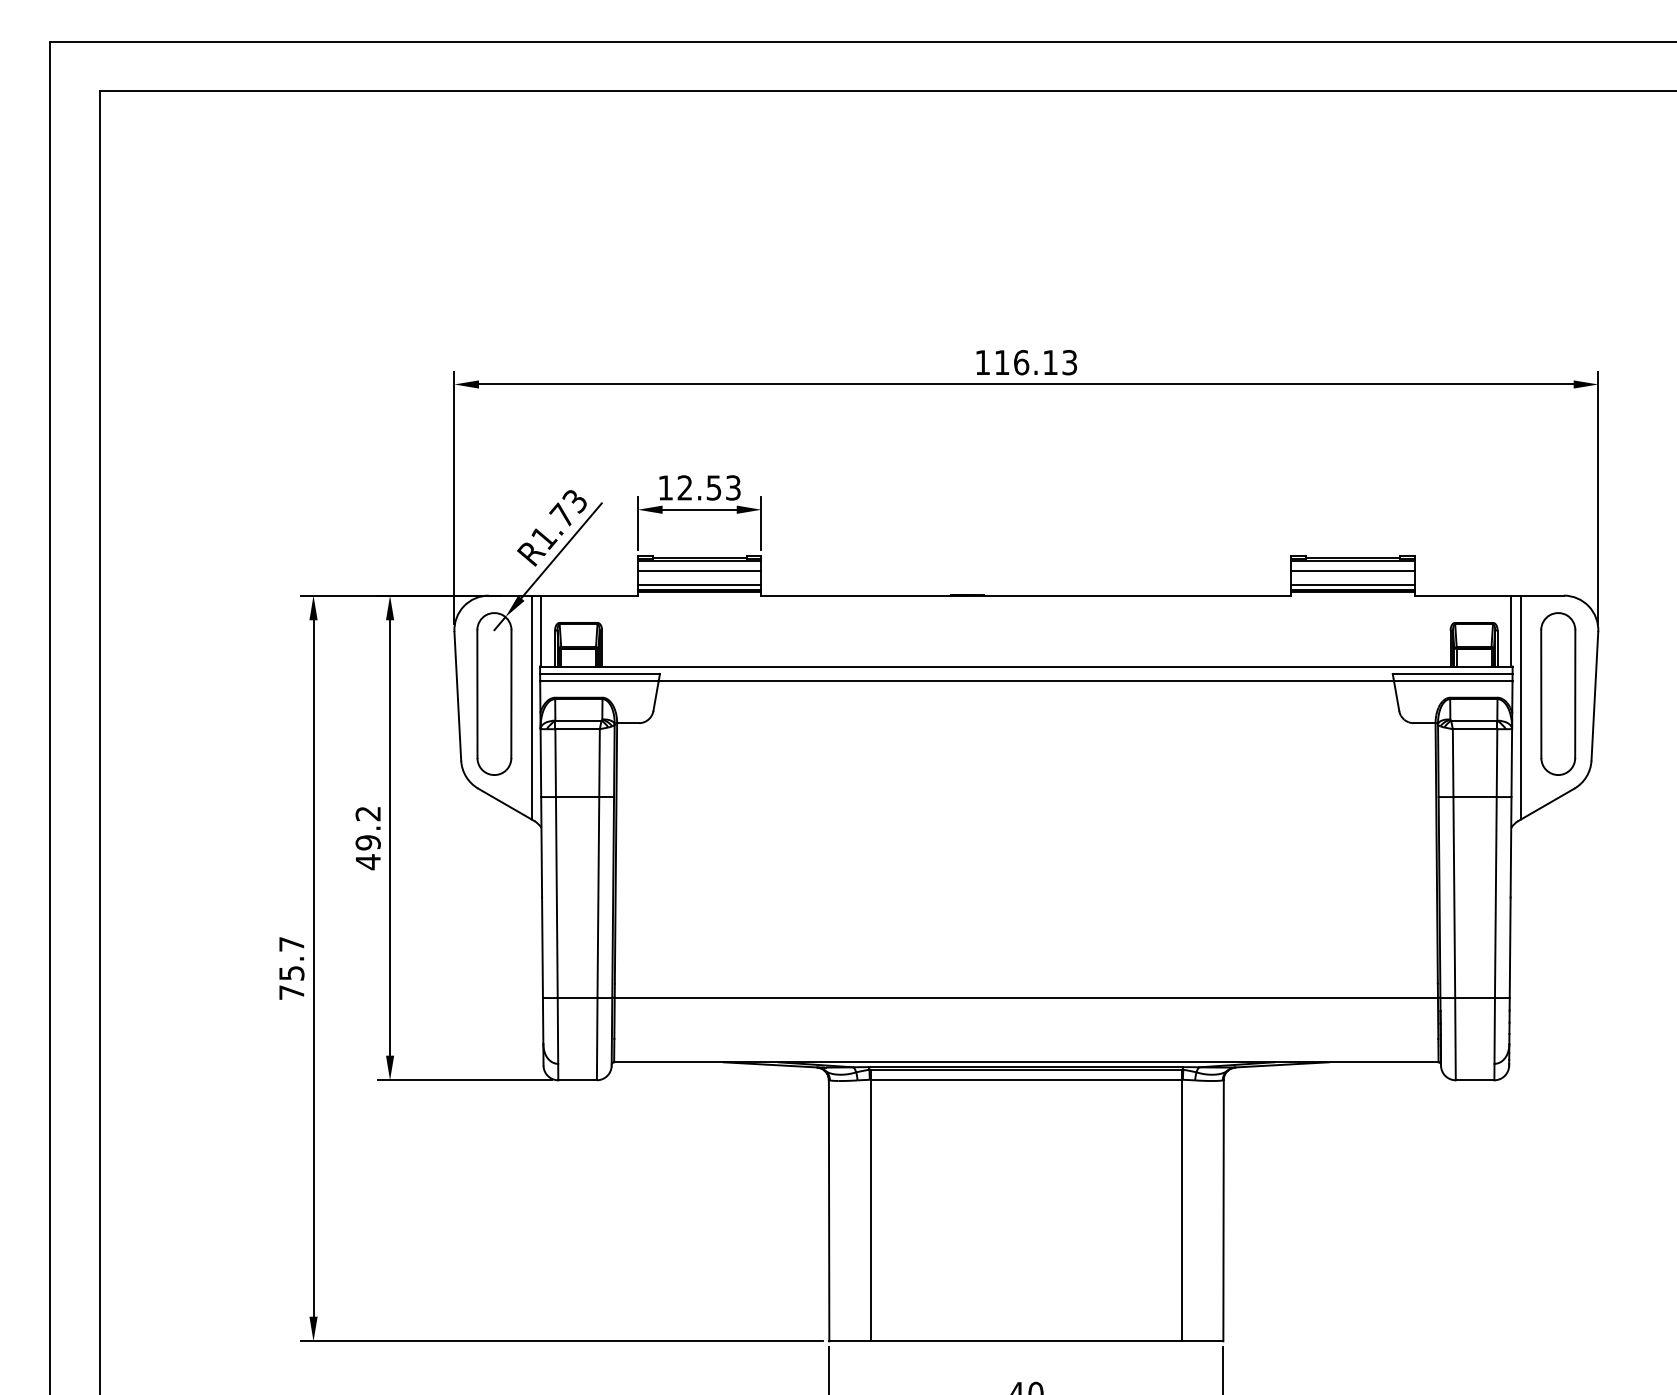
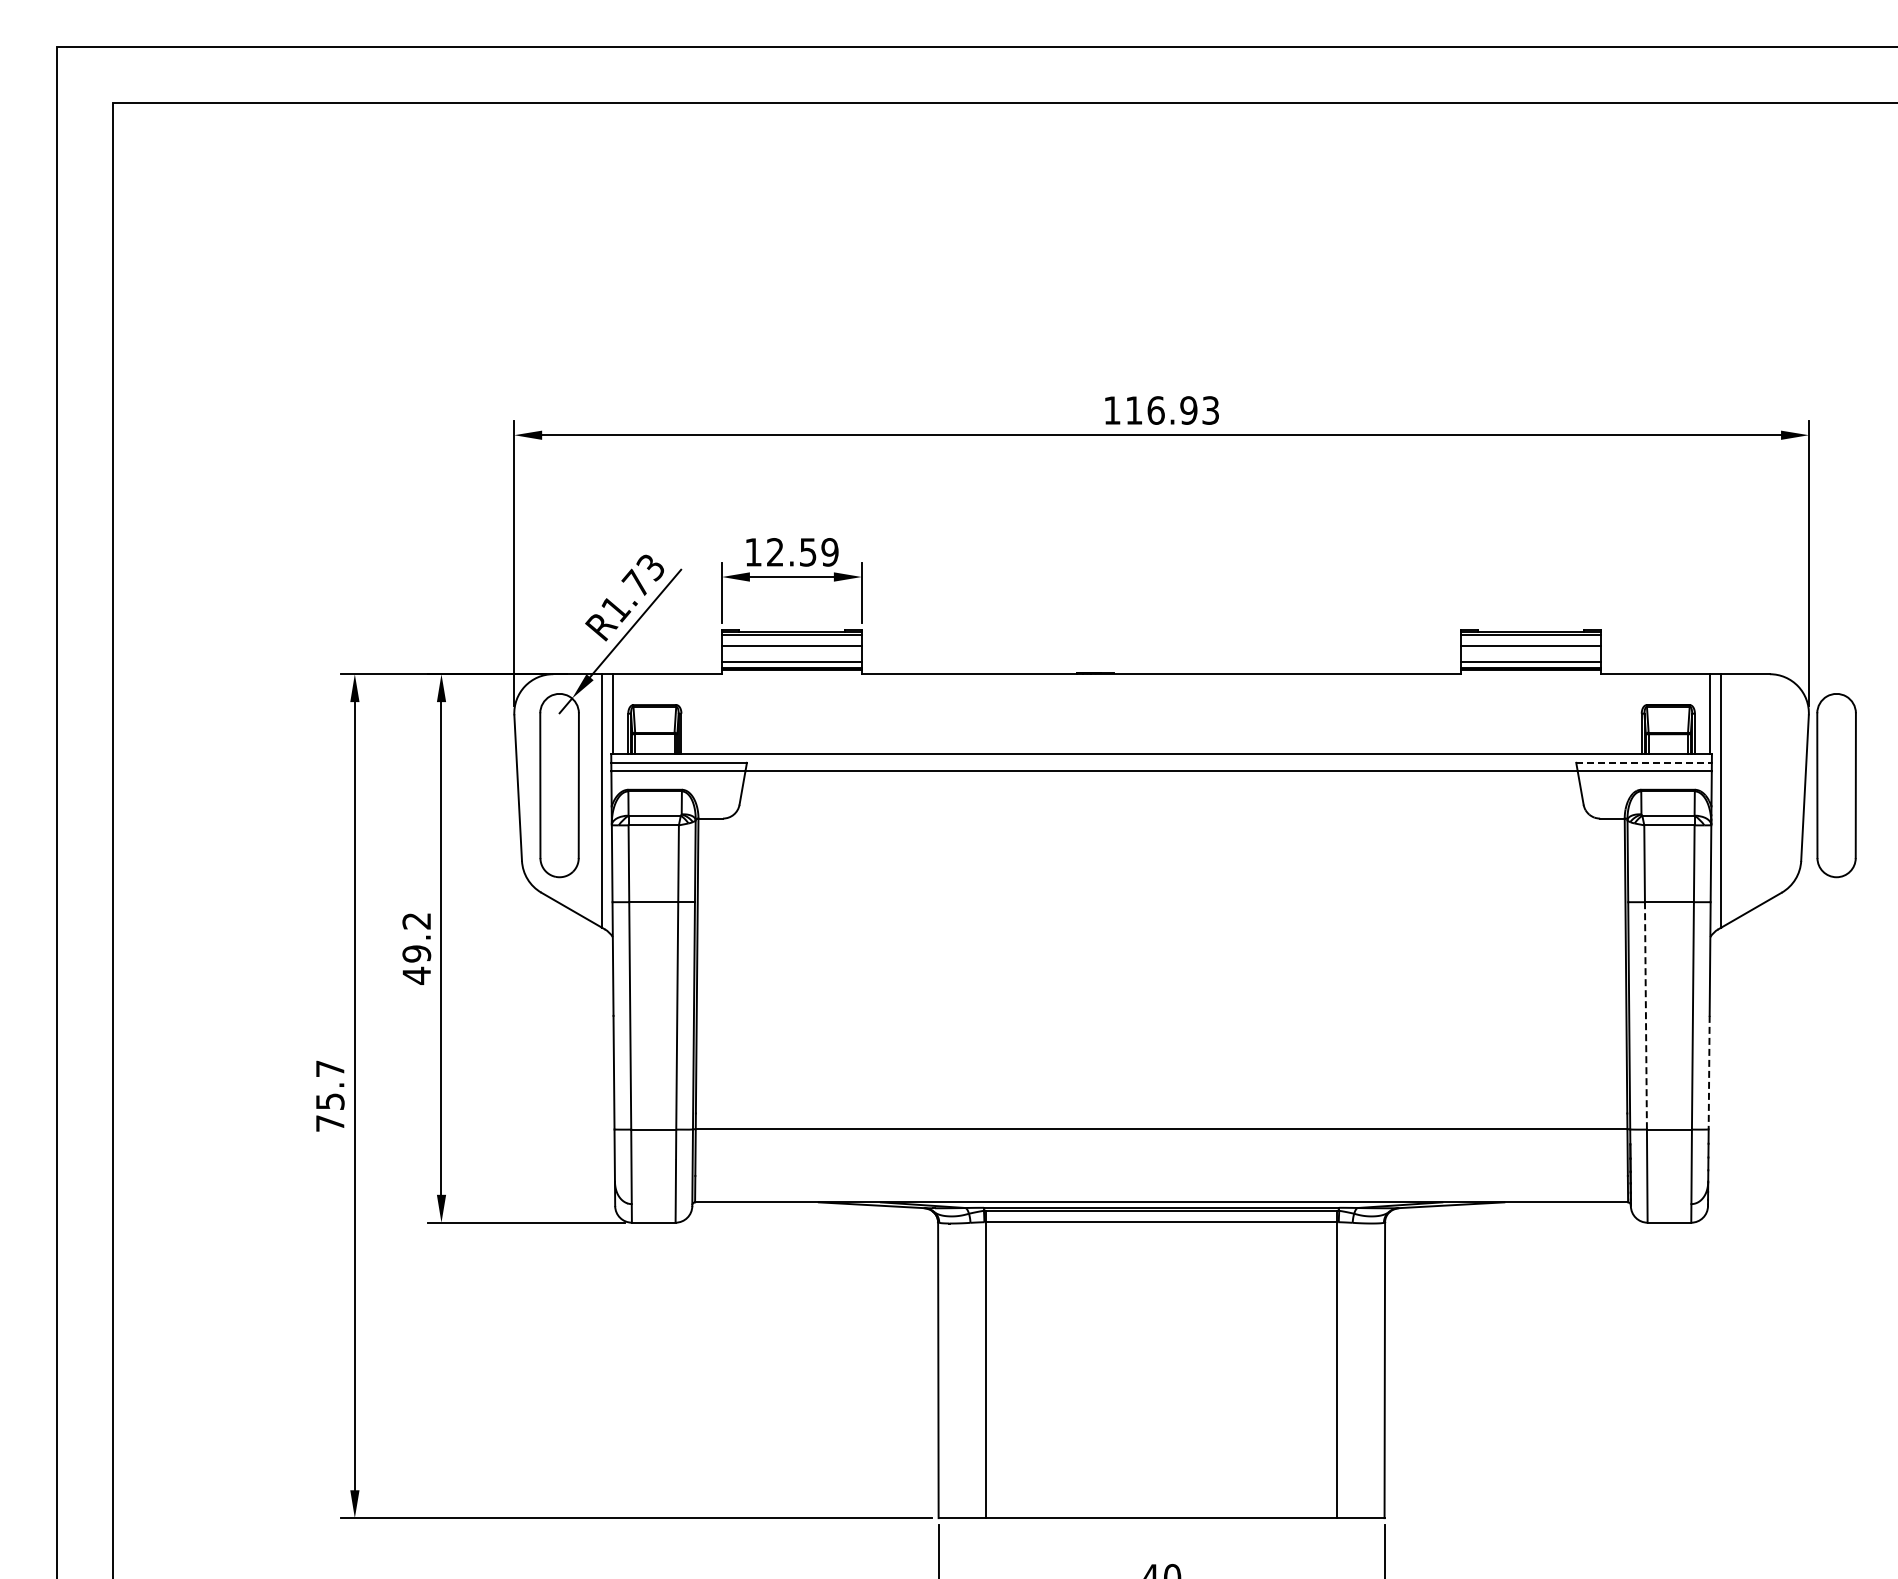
text: (1050, 362) -> (1188, 410), 116.13 -> 116.93
text: (732, 488) -> (829, 552), 12.53 -> 12.59
line: (1453, 673) -> (1644, 762), solid -> dashed
part: (1558, 693) -> (1836, 785), moved
line: (1453, 897) -> (1645, 1015), solid -> dashed
line: (1510, 947) -> (1709, 1072), solid -> dashed

